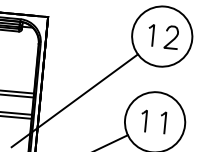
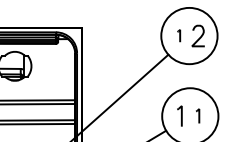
part: (150, 34) -> (178, 35), size x0.6
part: (162, 122) -> (197, 115), size x0.7

